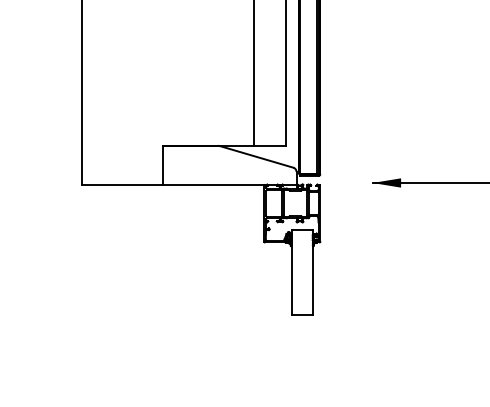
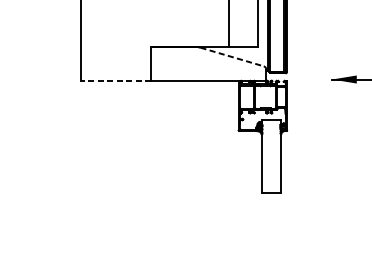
line: (257, 157) -> (232, 57), solid -> dashed
line: (122, 184) -> (116, 80), solid -> dashed

